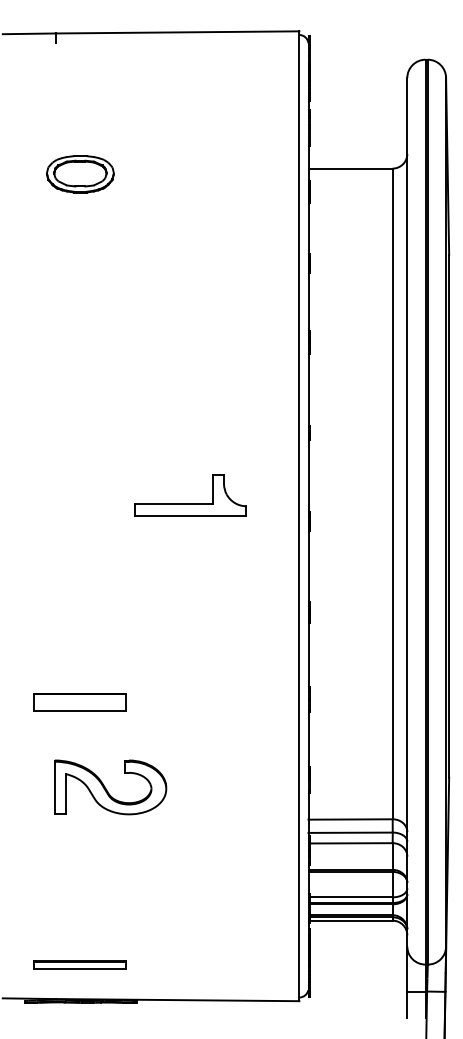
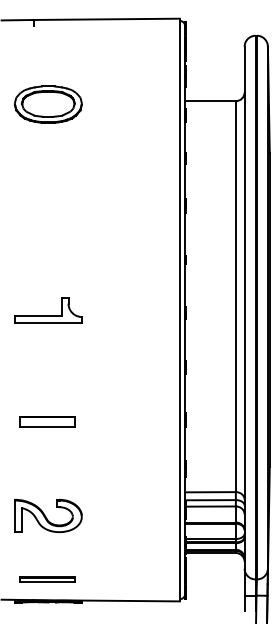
part: (79, 174) -> (47, 104), size x1.67
part: (190, 495) -> (48, 310), moved
part: (110, 786) -> (48, 515), moved

